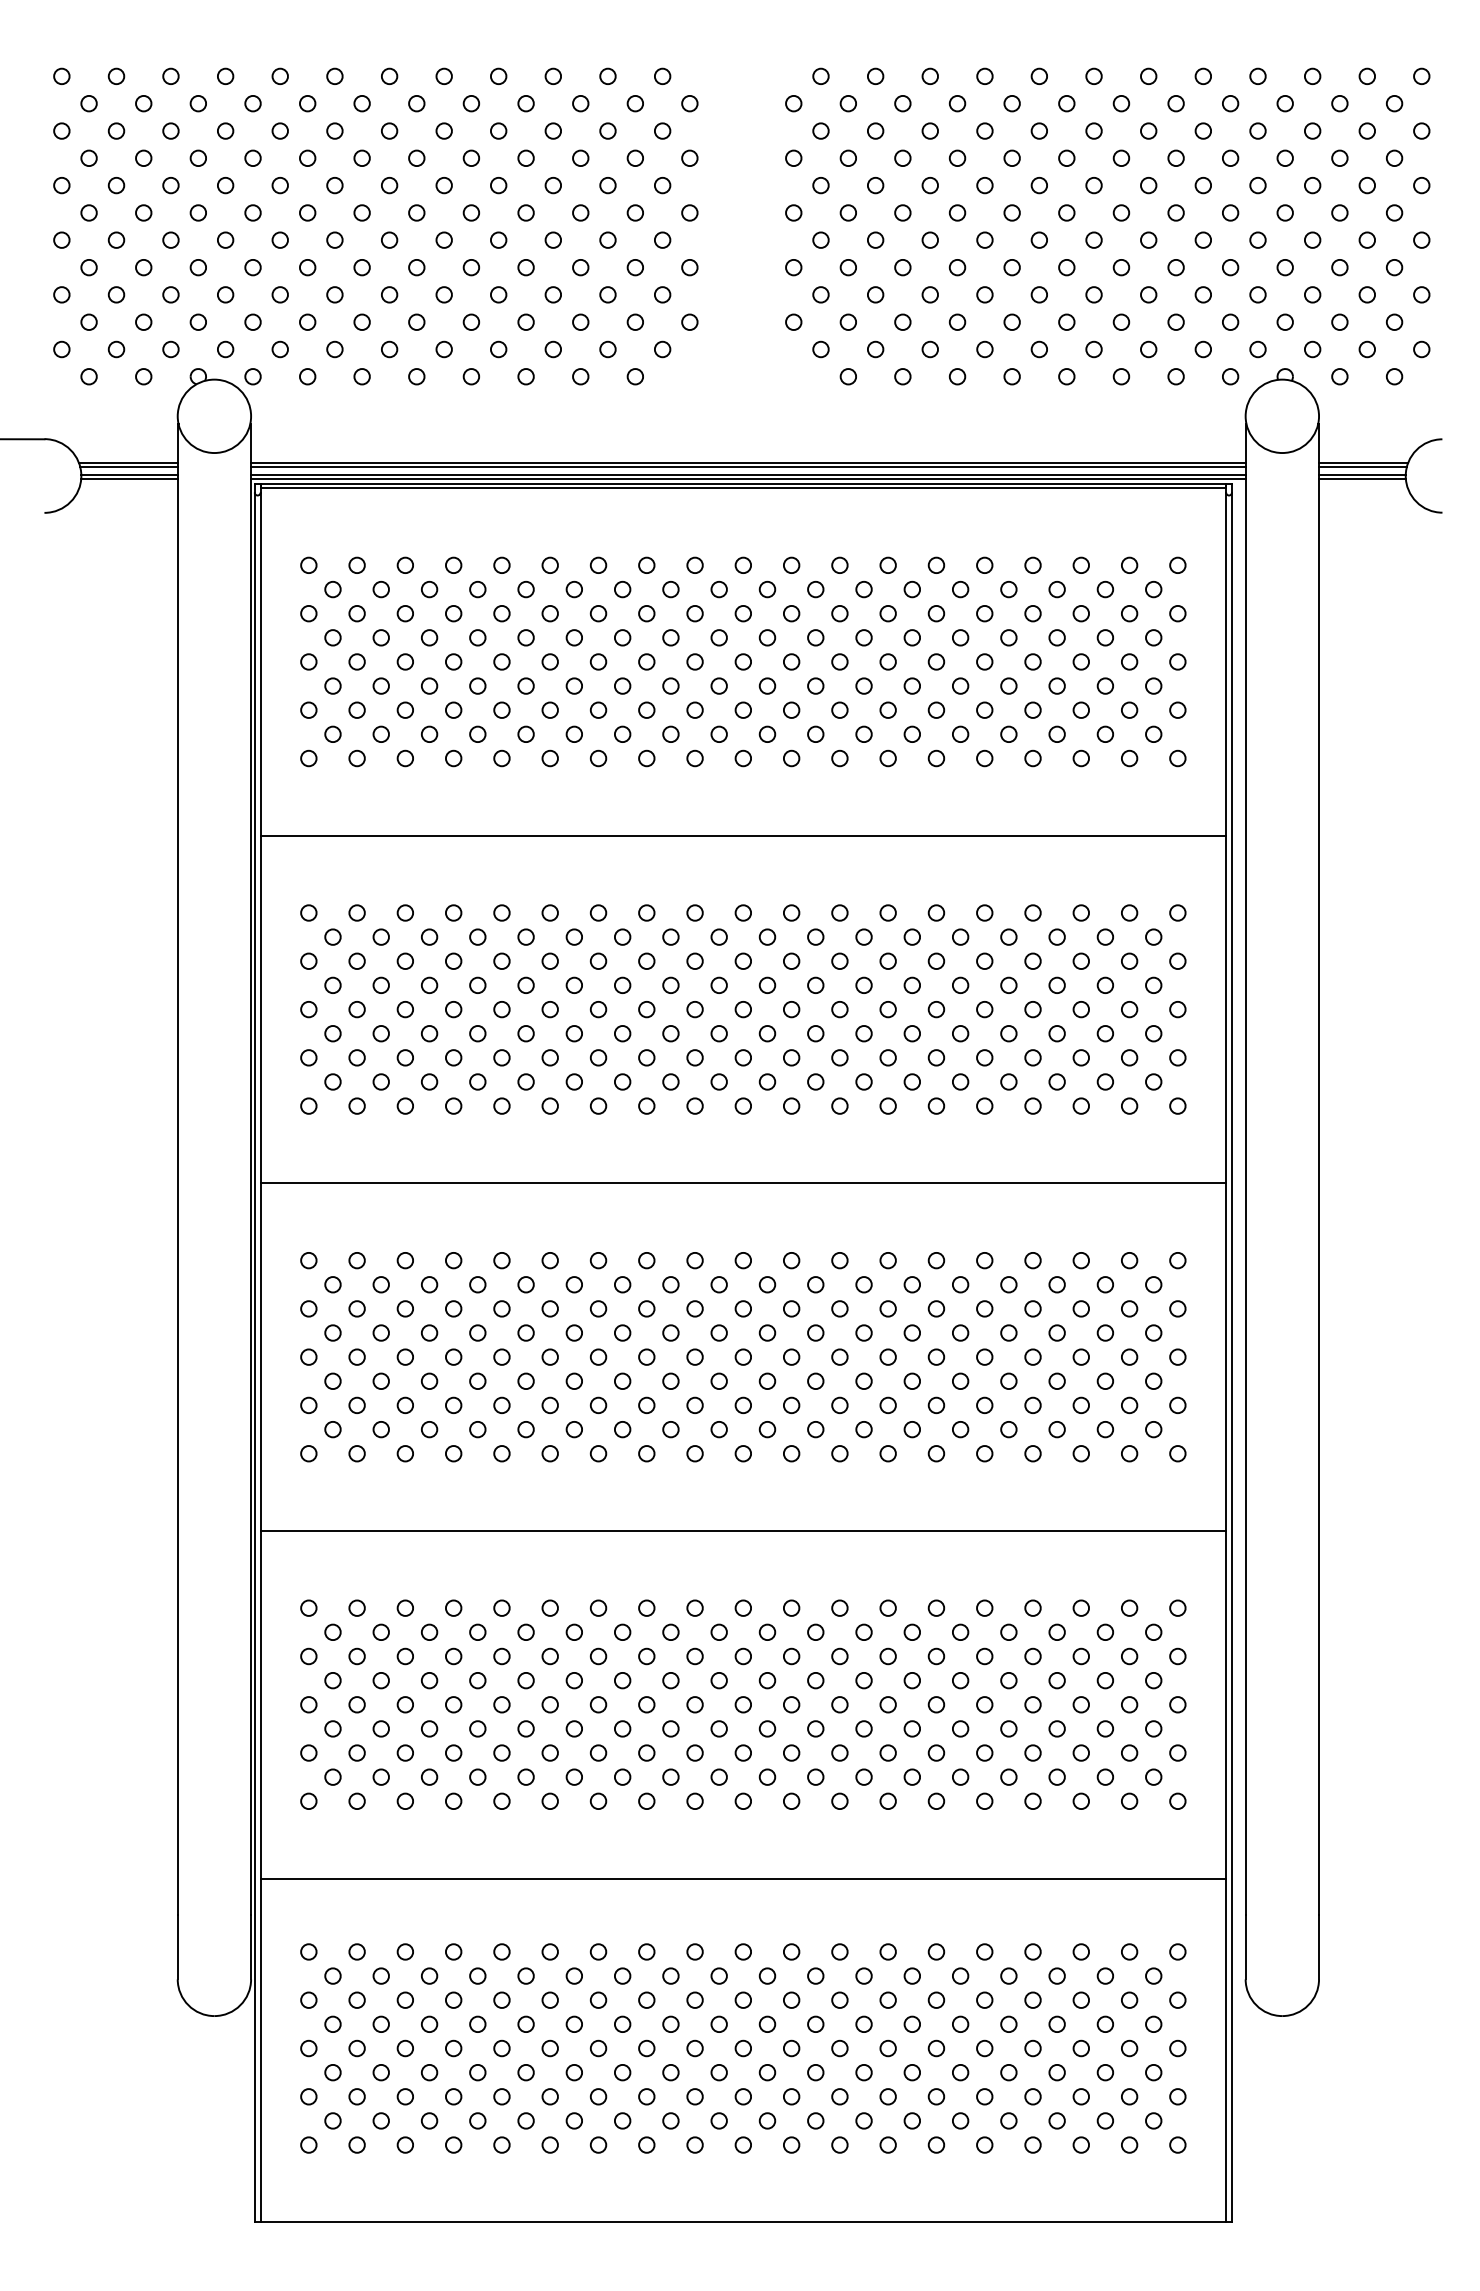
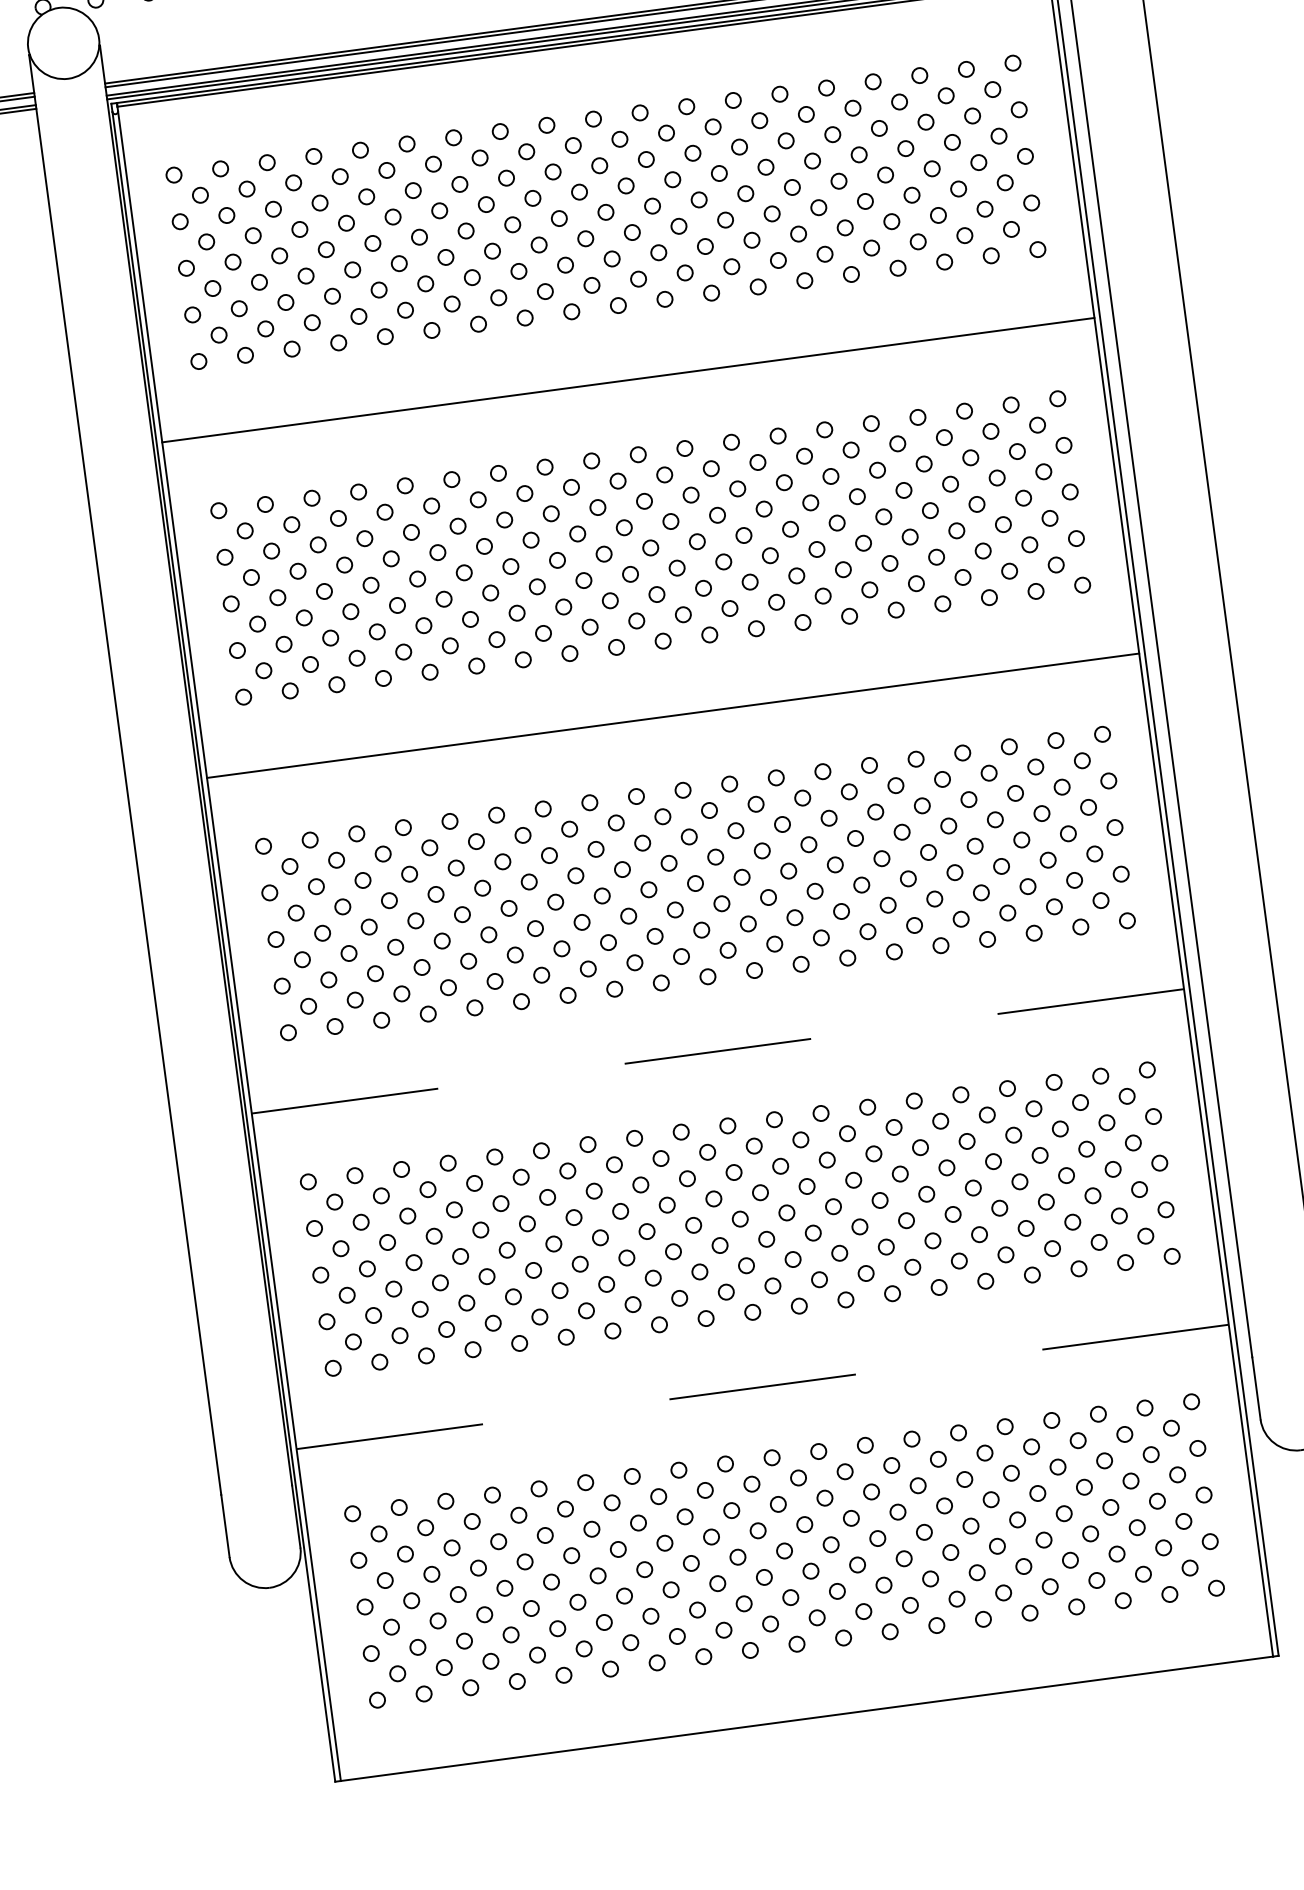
line: (743, 1530) -> (717, 1050), solid -> dashed
line: (743, 1878) -> (762, 1386), solid -> dashed

